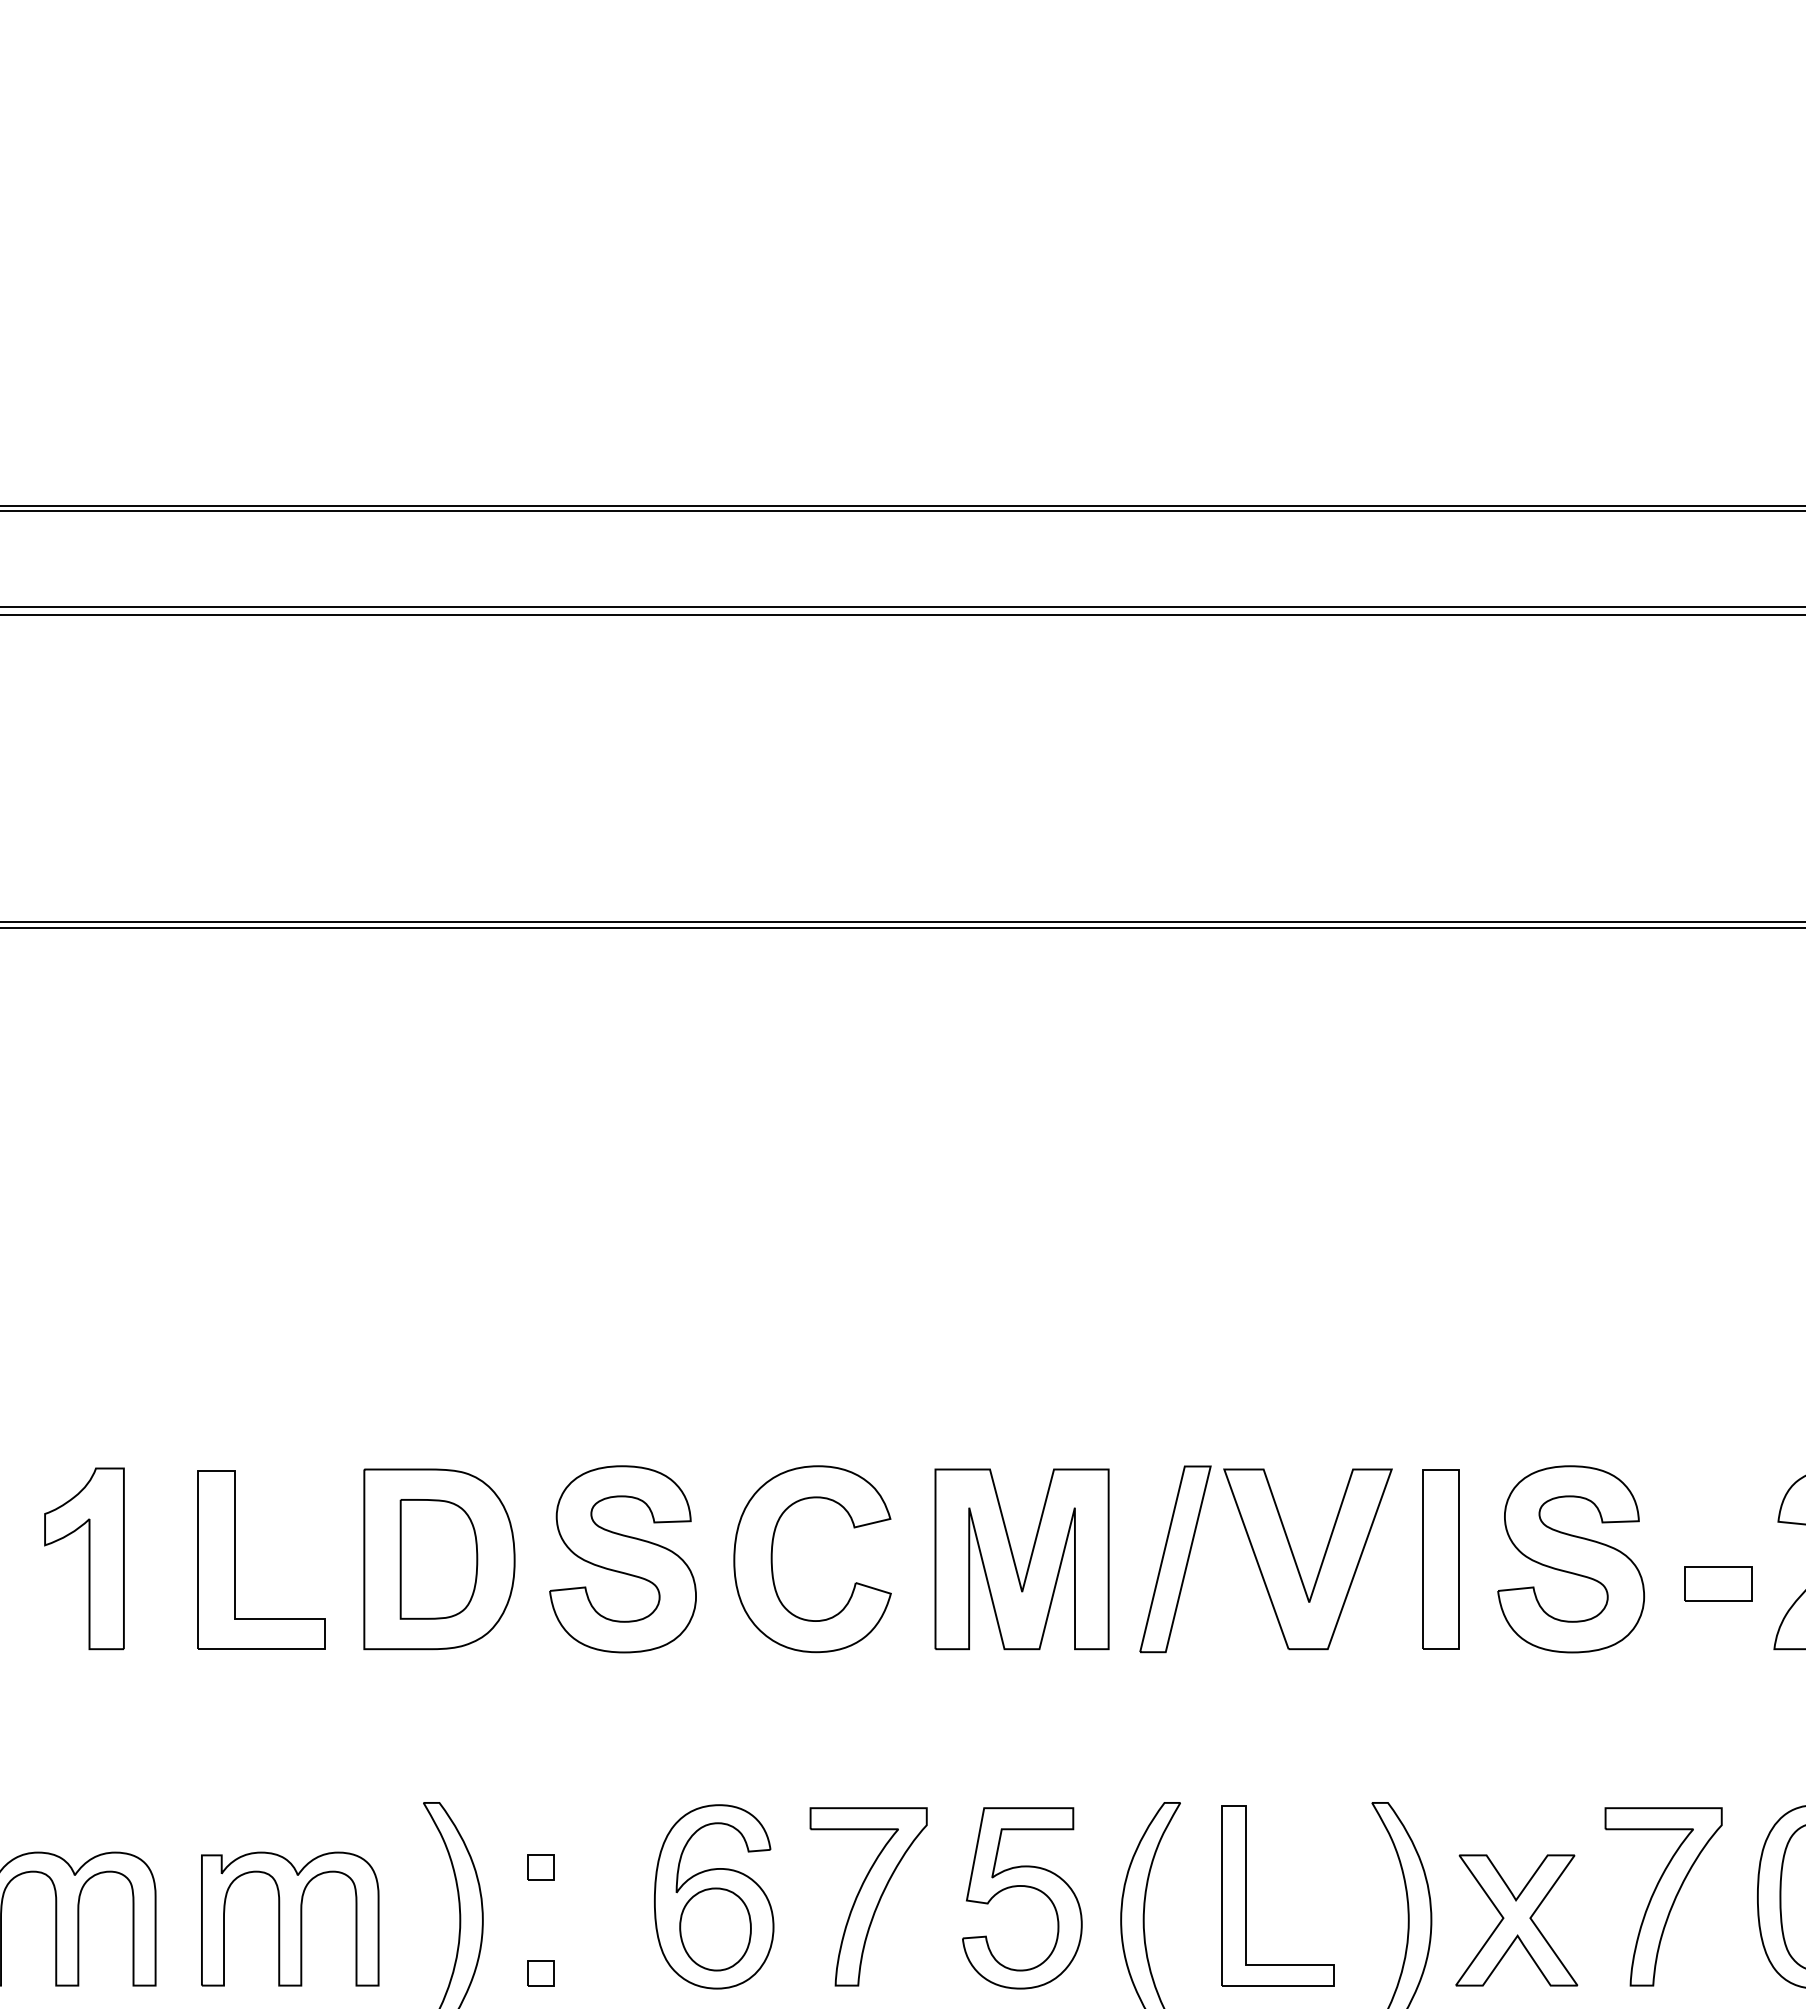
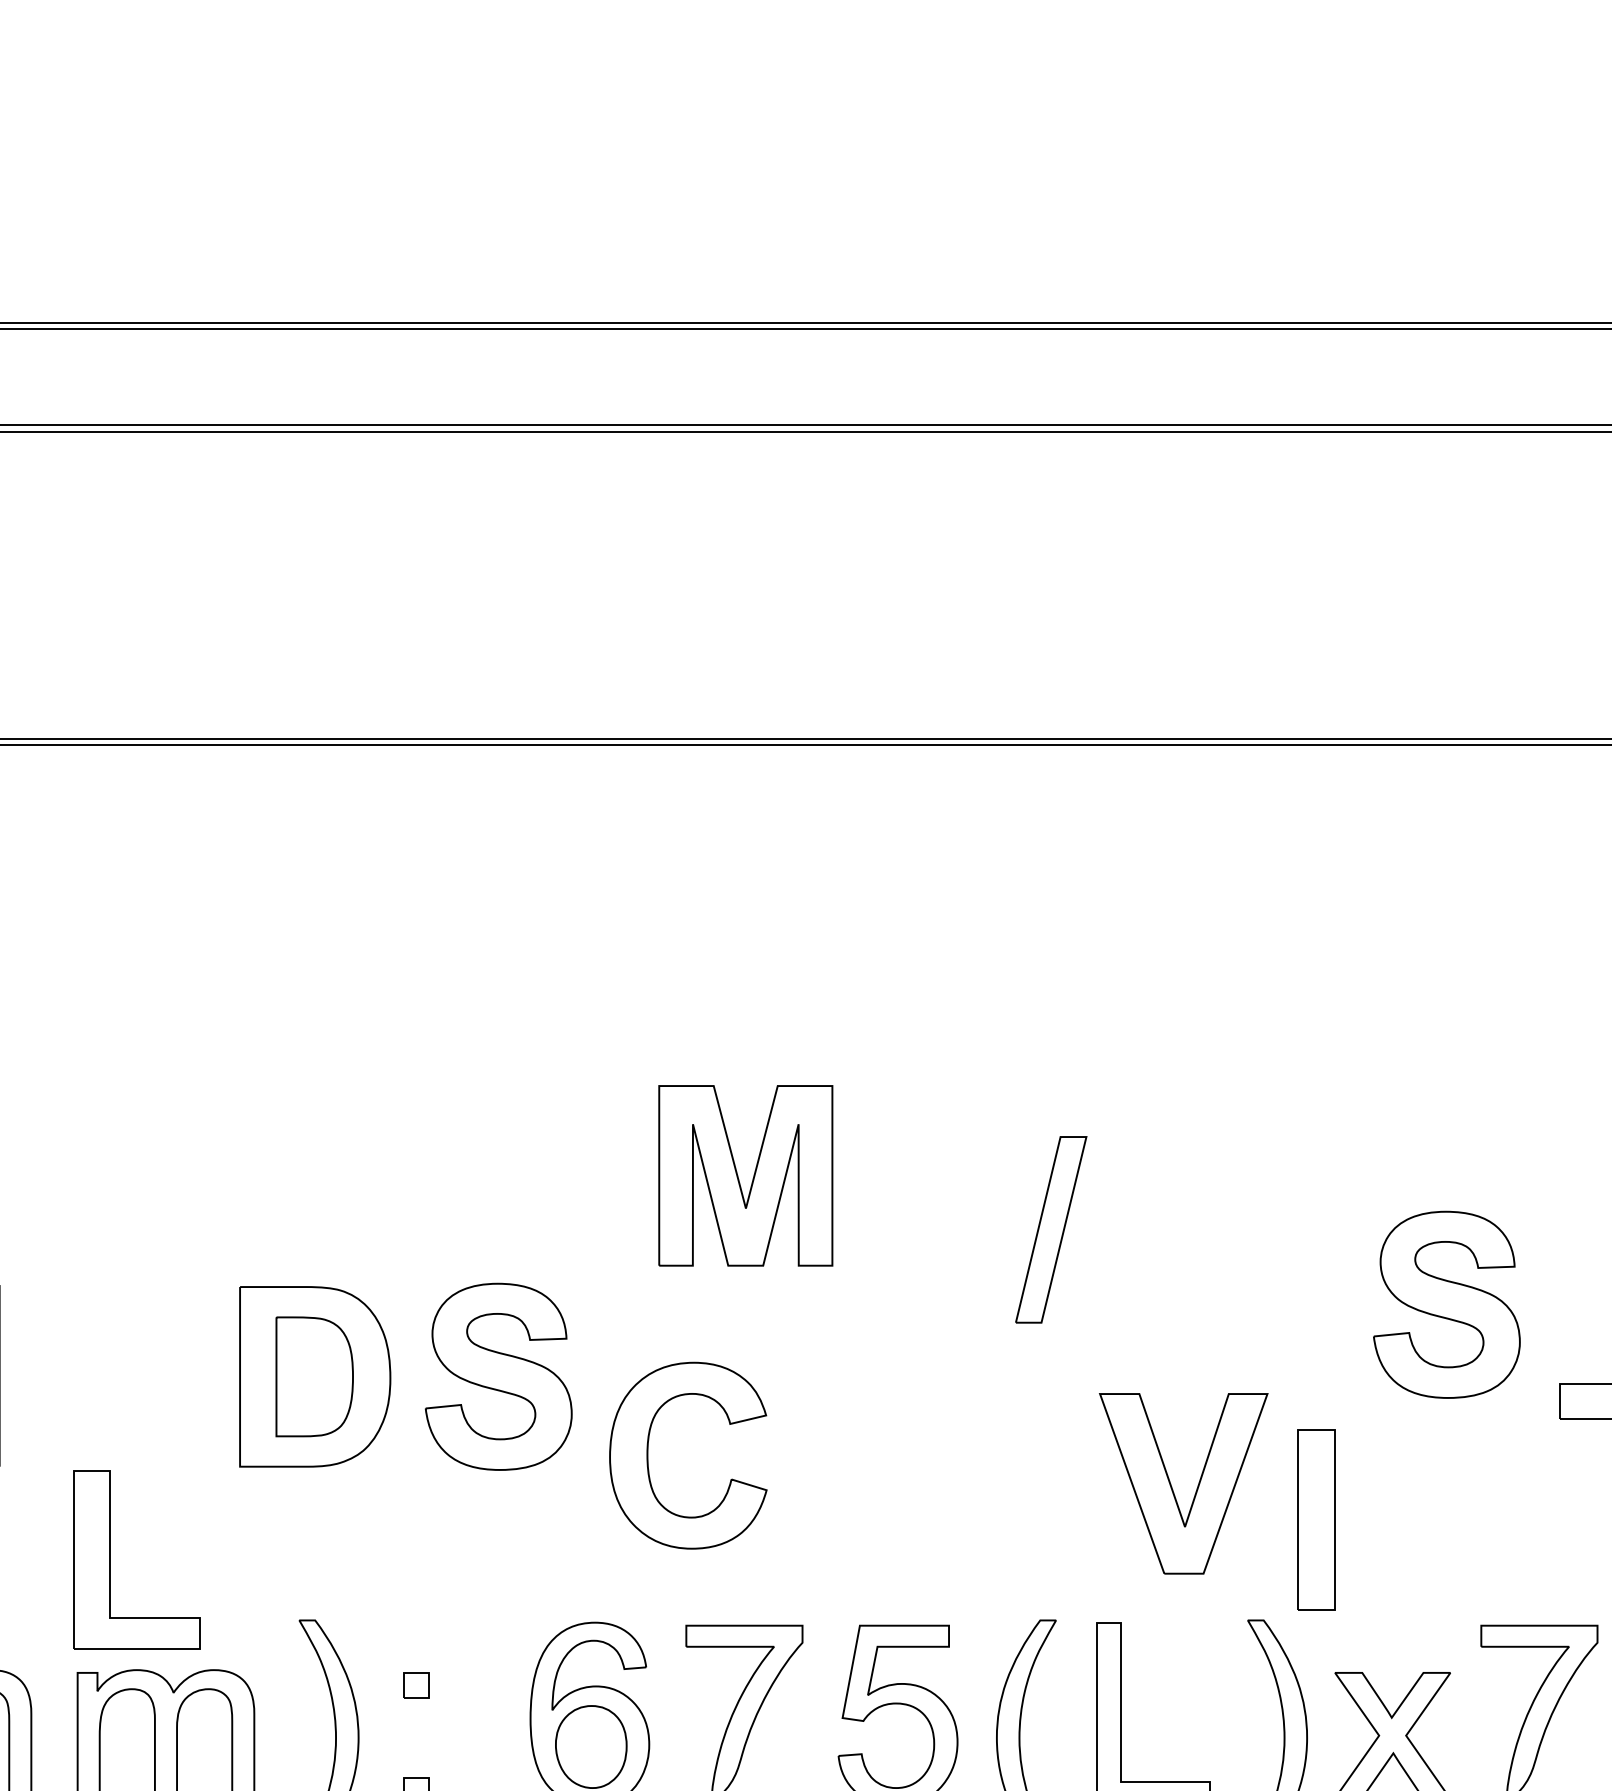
part: (235, 1559) -> (111, 1559), moved
part: (772, 1559) -> (648, 1456), moved
part: (1175, 1559) -> (1051, 1230), moved
part: (1440, 1559) -> (1316, 1520), moved
part: (1571, 1559) -> (1447, 1305), moved
part: (1015, 1561) -> (739, 1178), moved
part: (1296, 1561) -> (1172, 1486), moved

